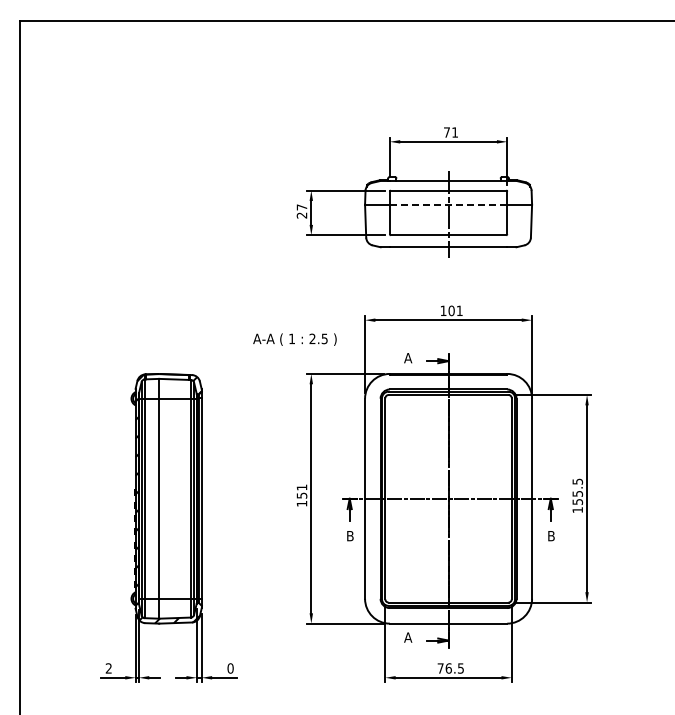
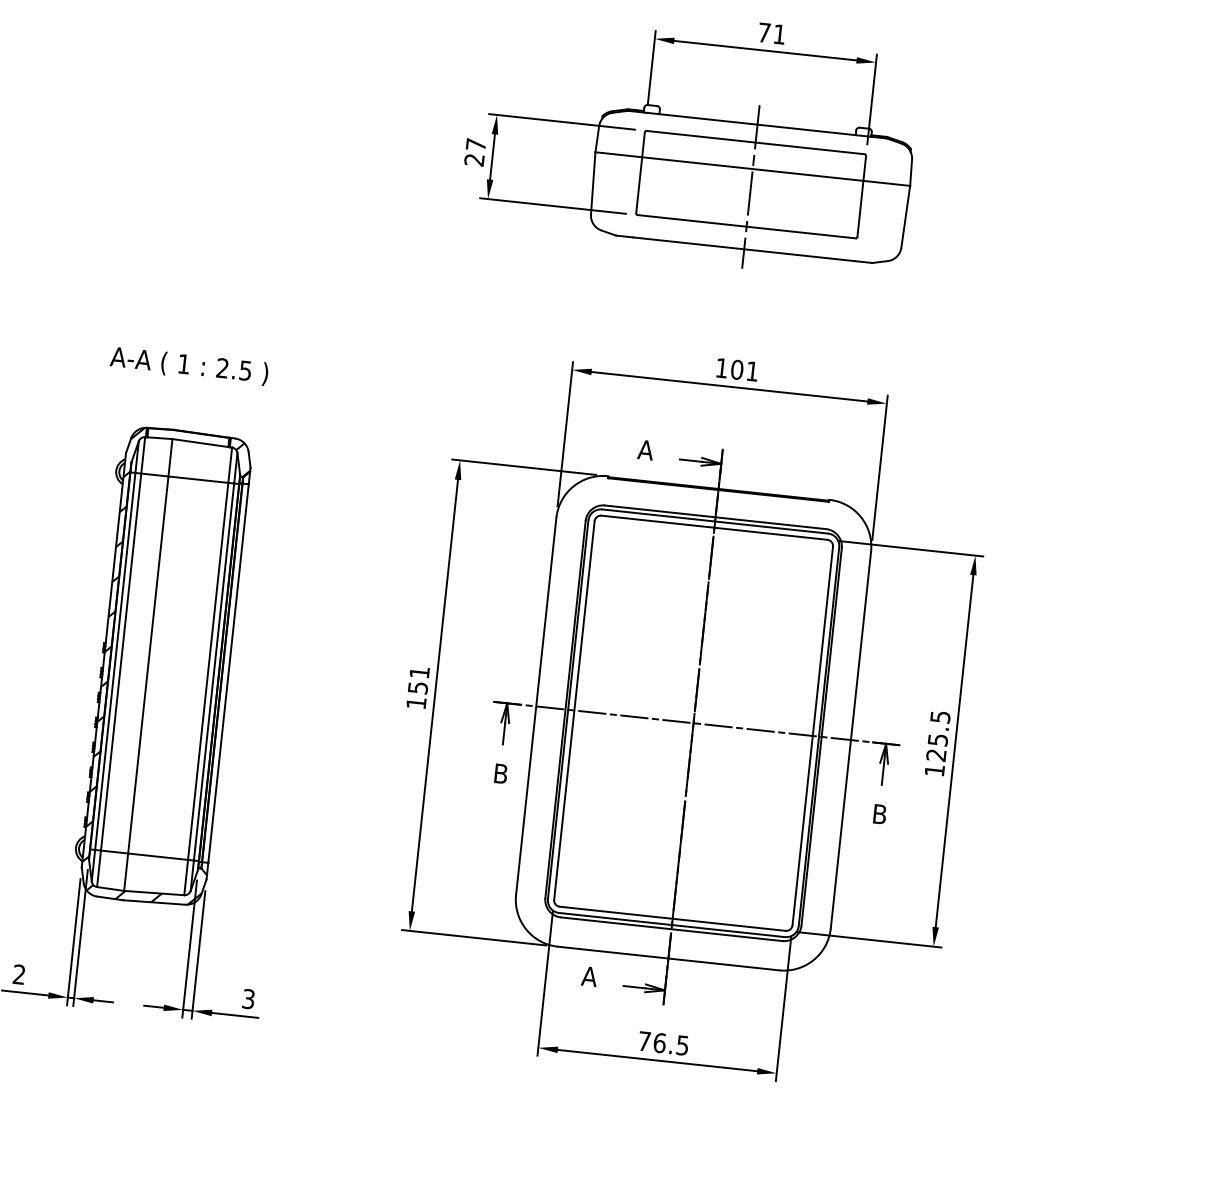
line: (448, 204) -> (752, 168), dashed -> solid
text: (294, 339) -> (188, 365), moved
text: (577, 501) -> (935, 754), 155.5 -> 125.5
text: (230, 668) -> (248, 999), 0 -> 3

